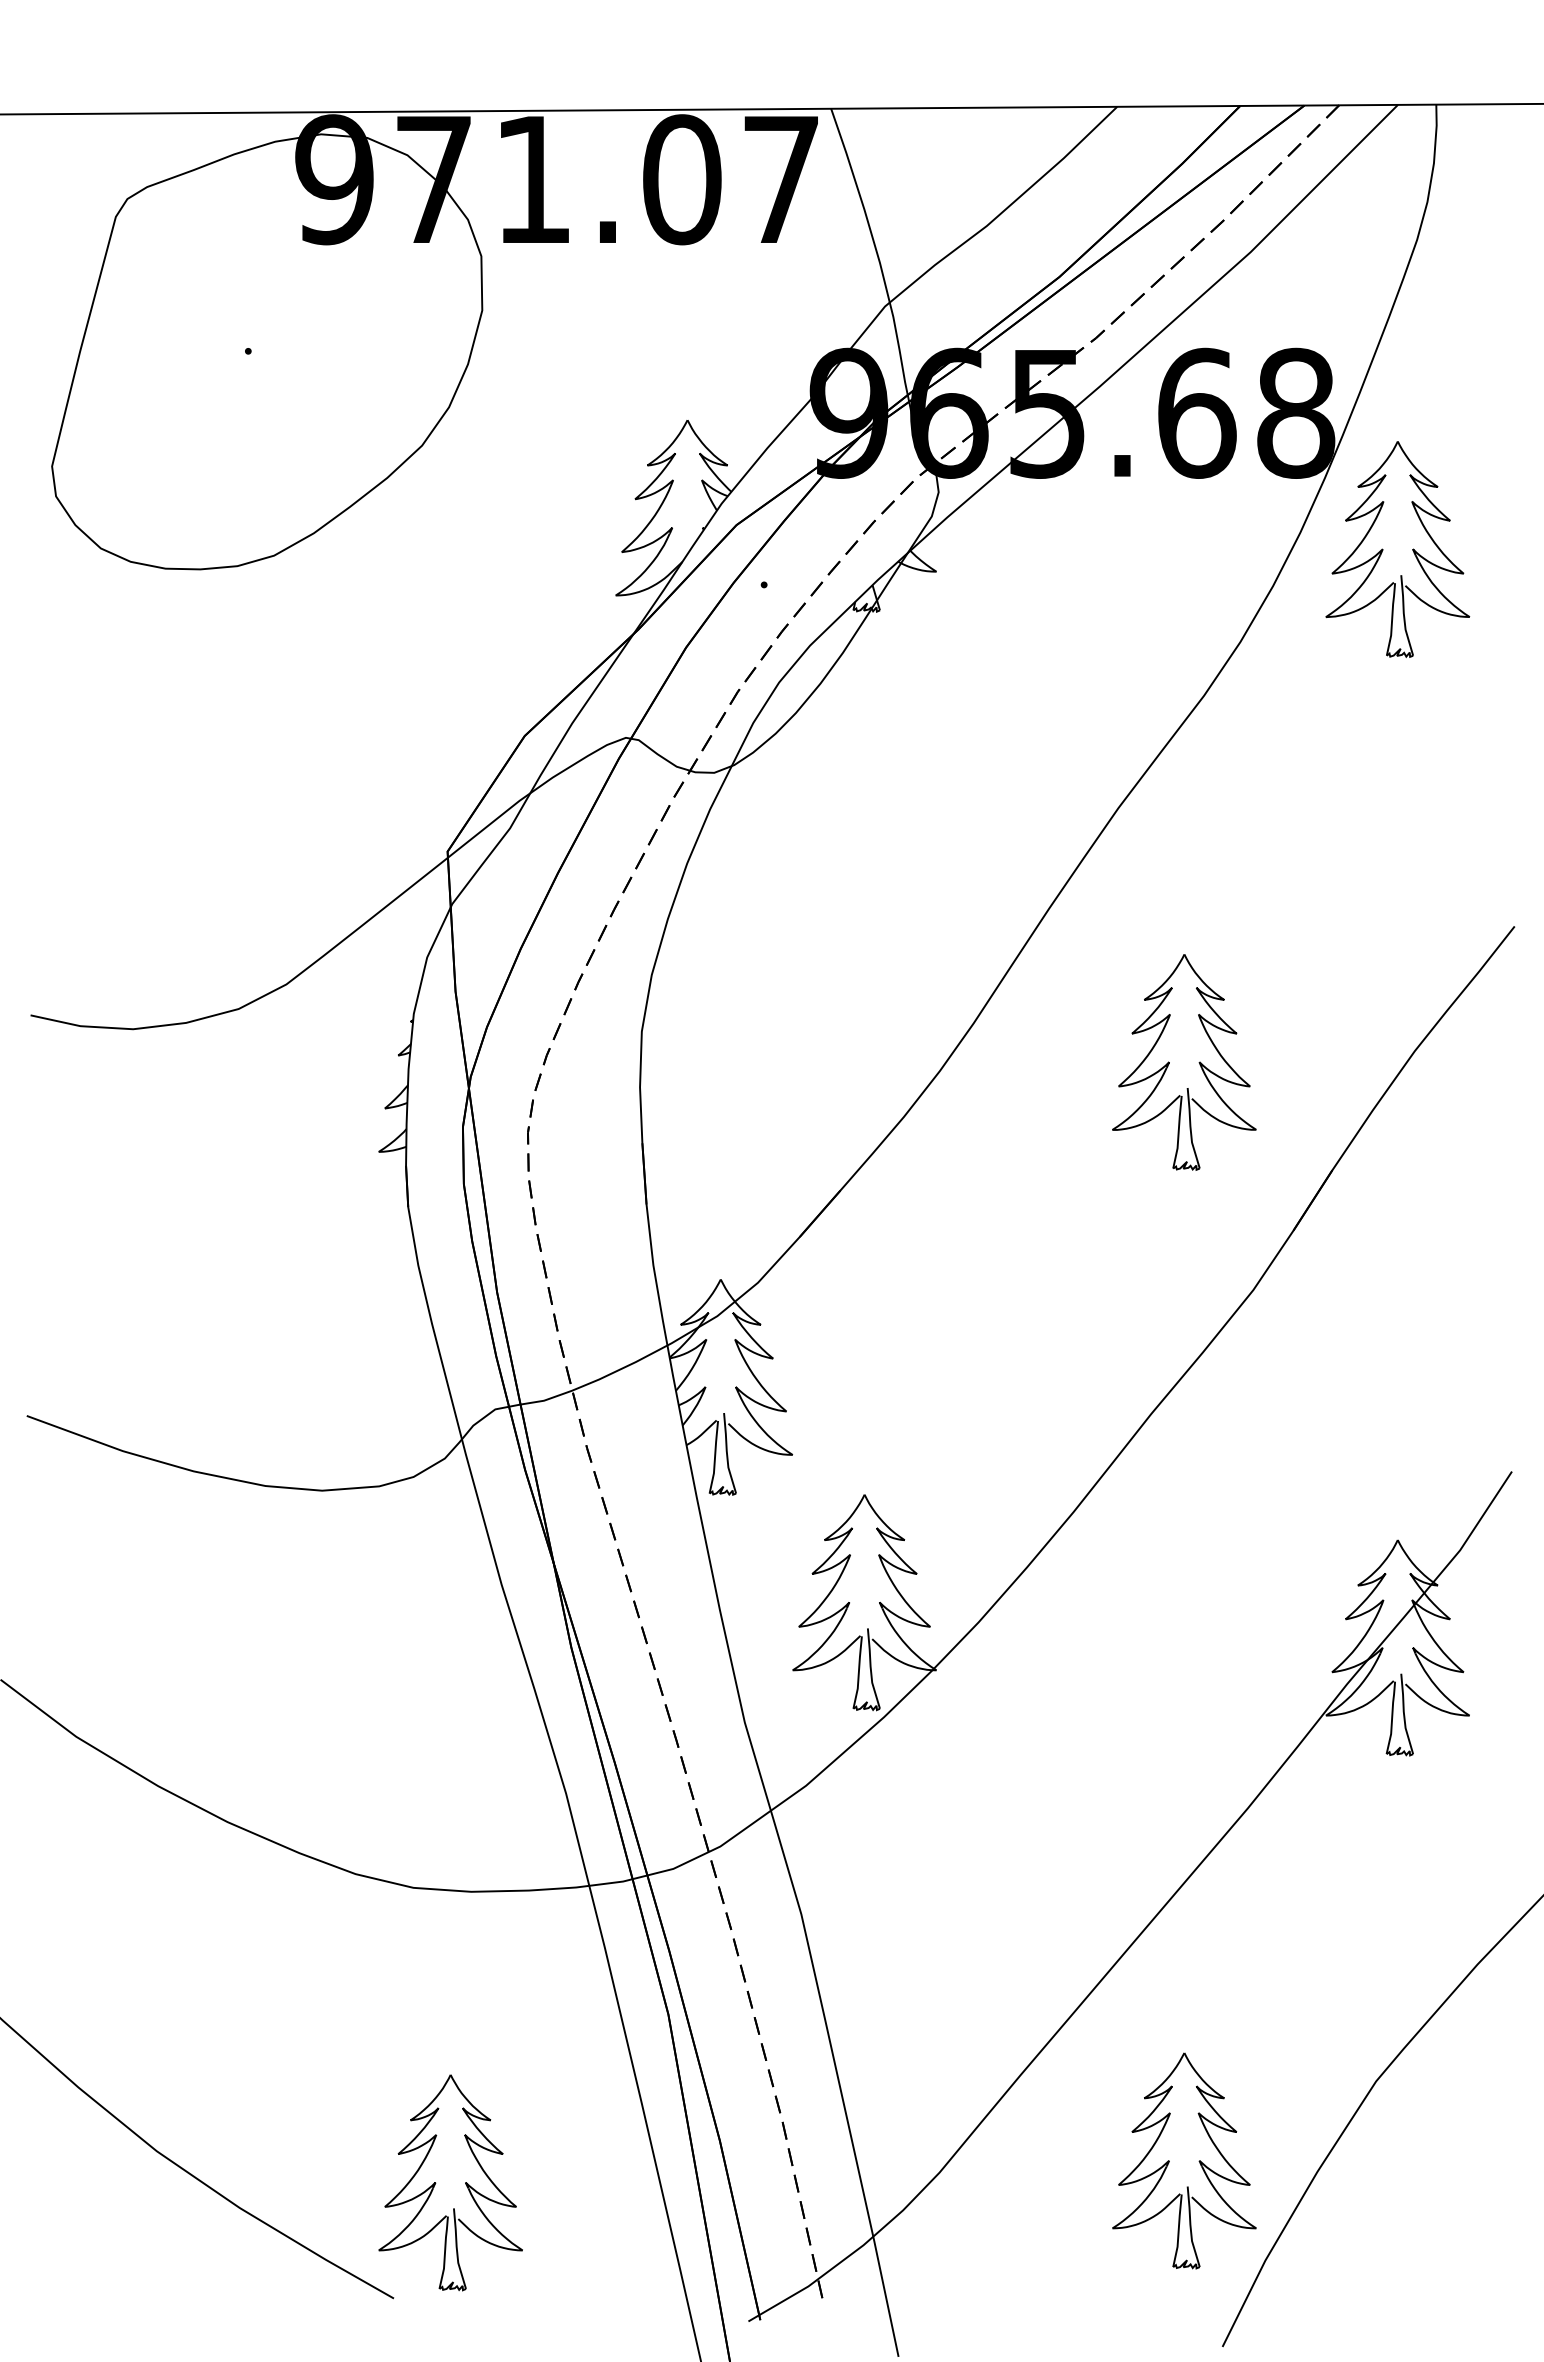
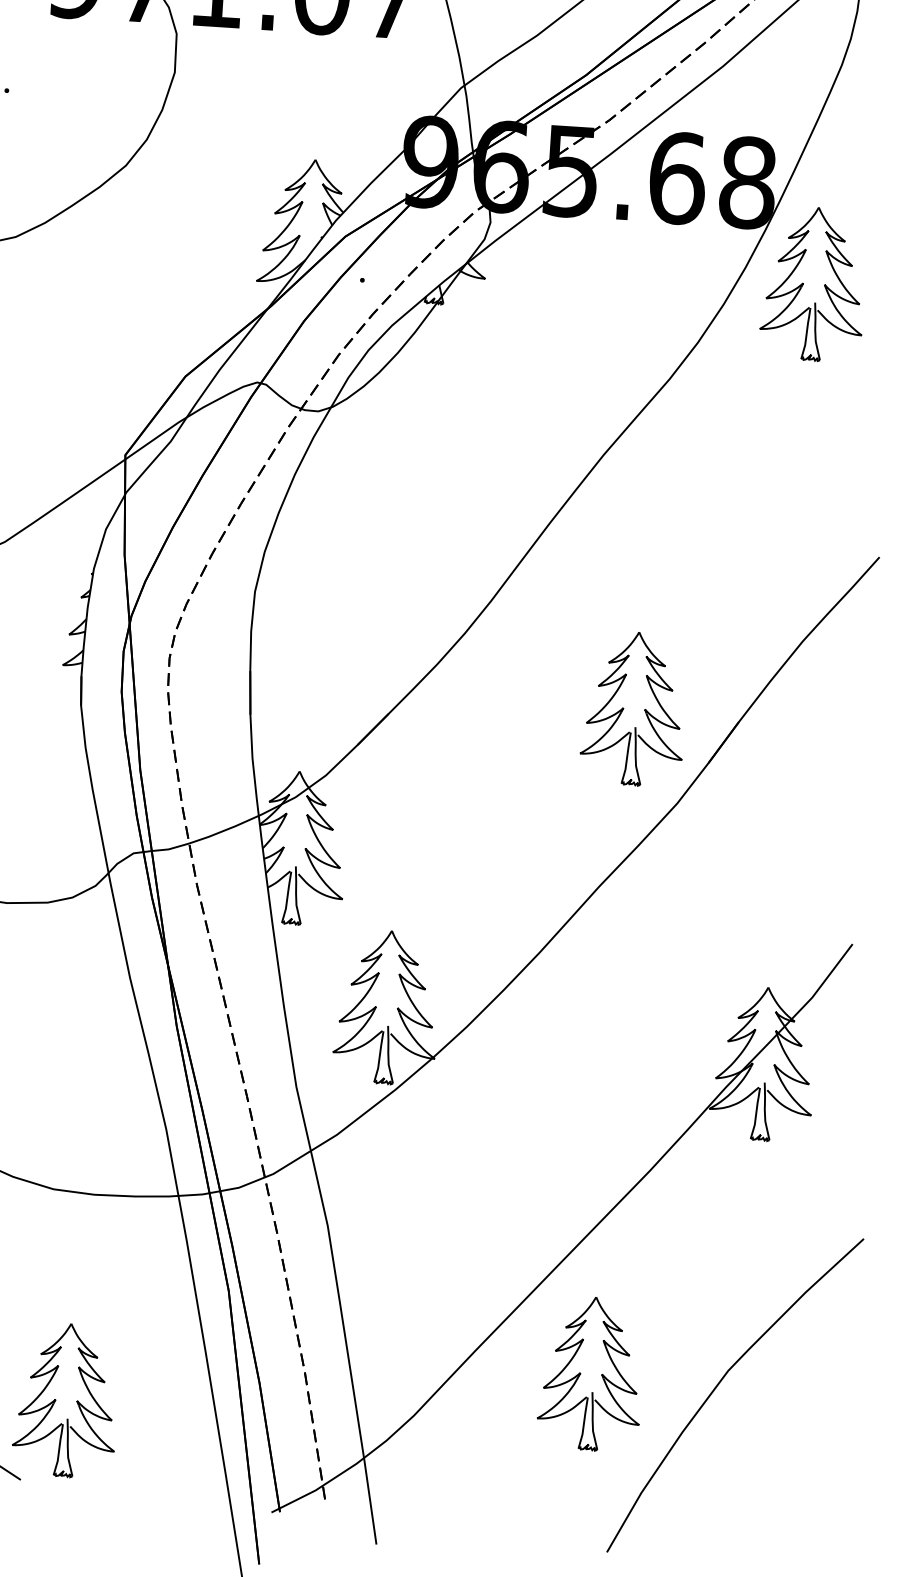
part: (1198, 1062) -> (644, 709), moved
part: (1198, 2161) -> (601, 1374), moved

